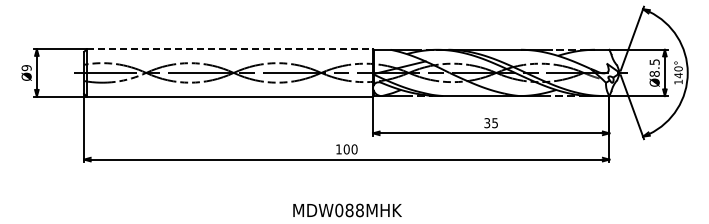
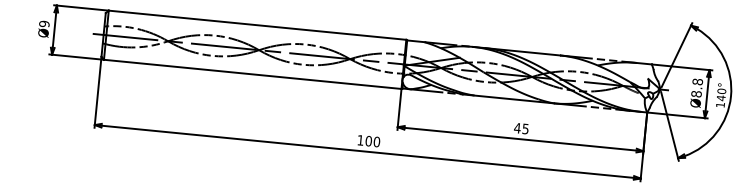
line: (230, 49) -> (258, 25), dashed -> solid
text: (654, 62) -> (697, 82), Ø8.5 -> Ø8.8
text: (487, 123) -> (517, 128), 35 -> 45

